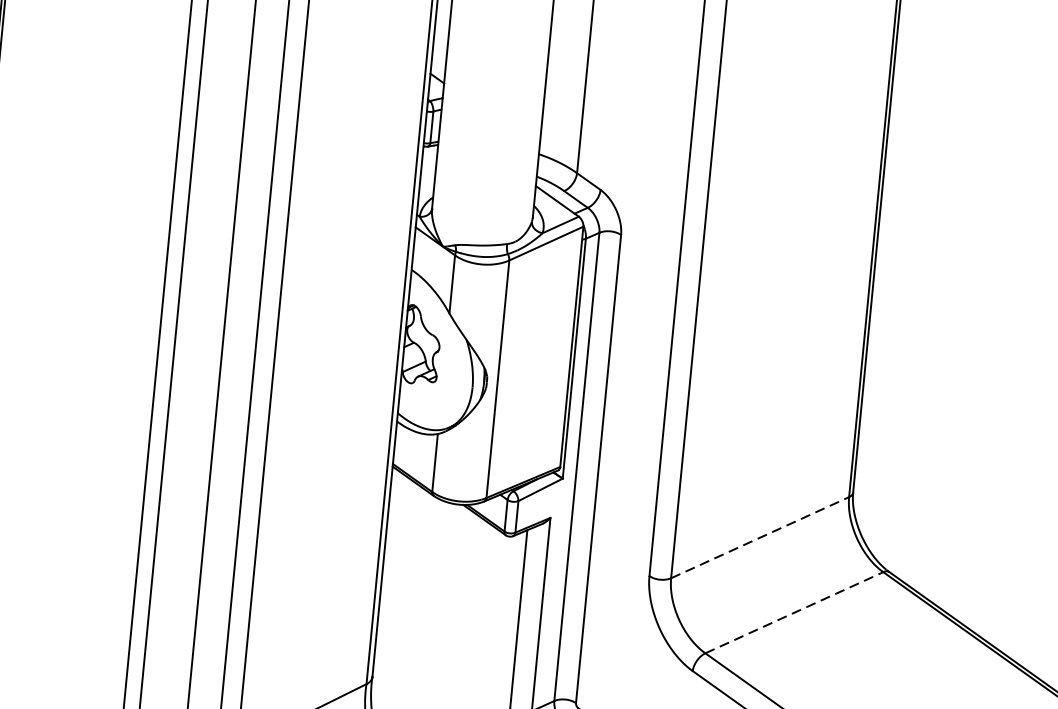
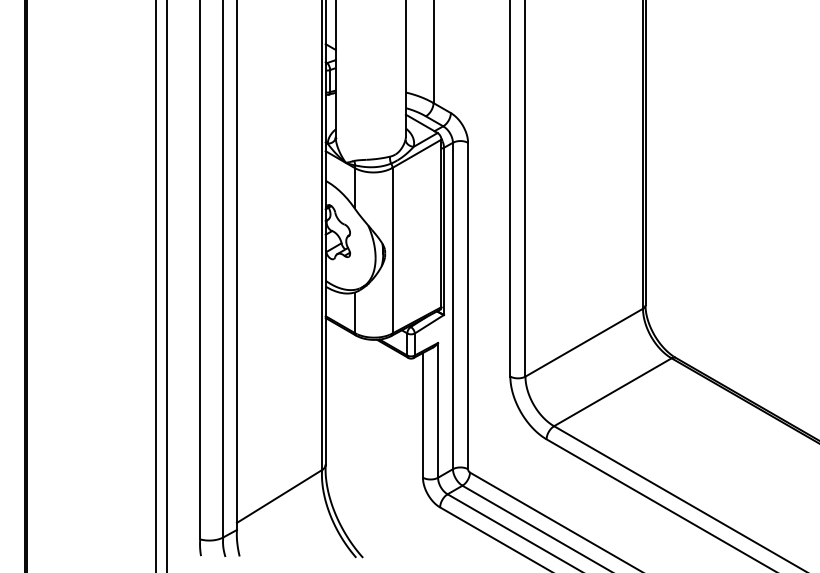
line: (760, 537) -> (584, 342), dashed -> solid
line: (793, 613) -> (612, 392), dashed -> solid

